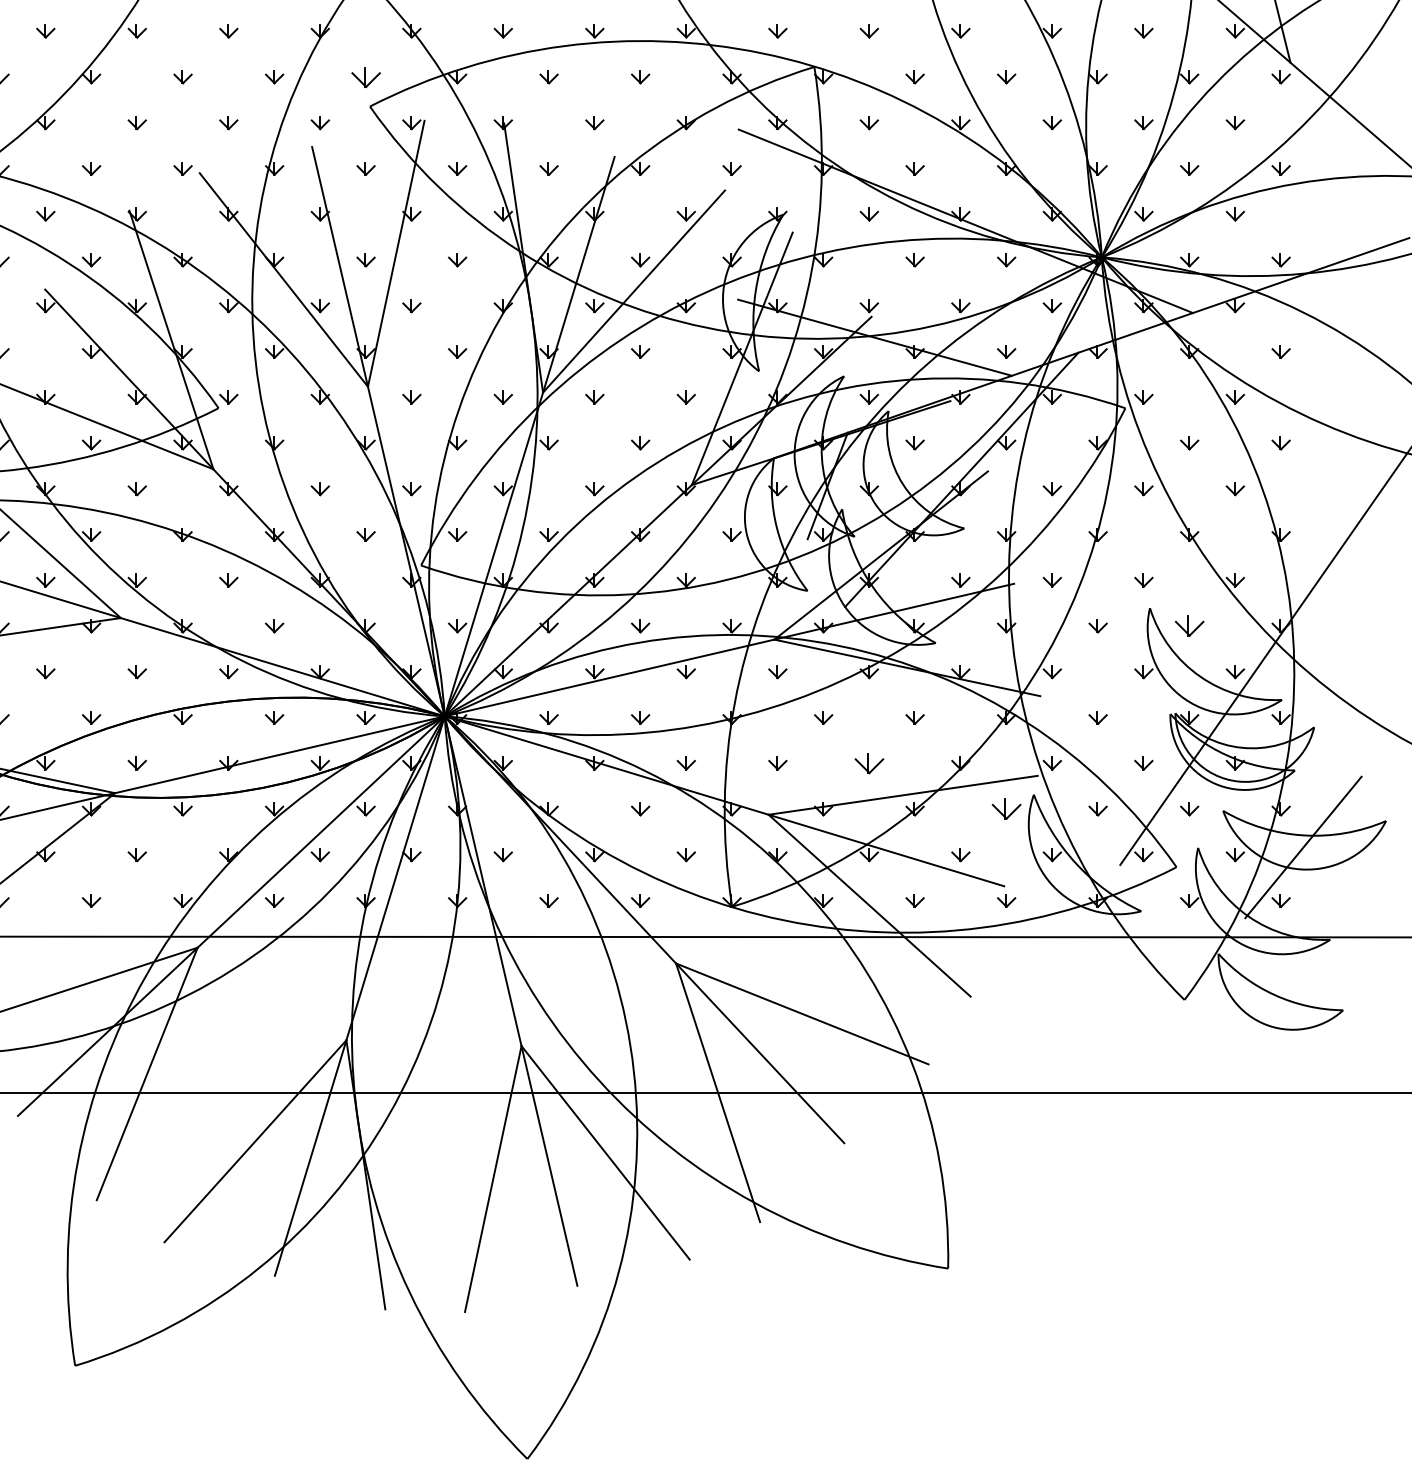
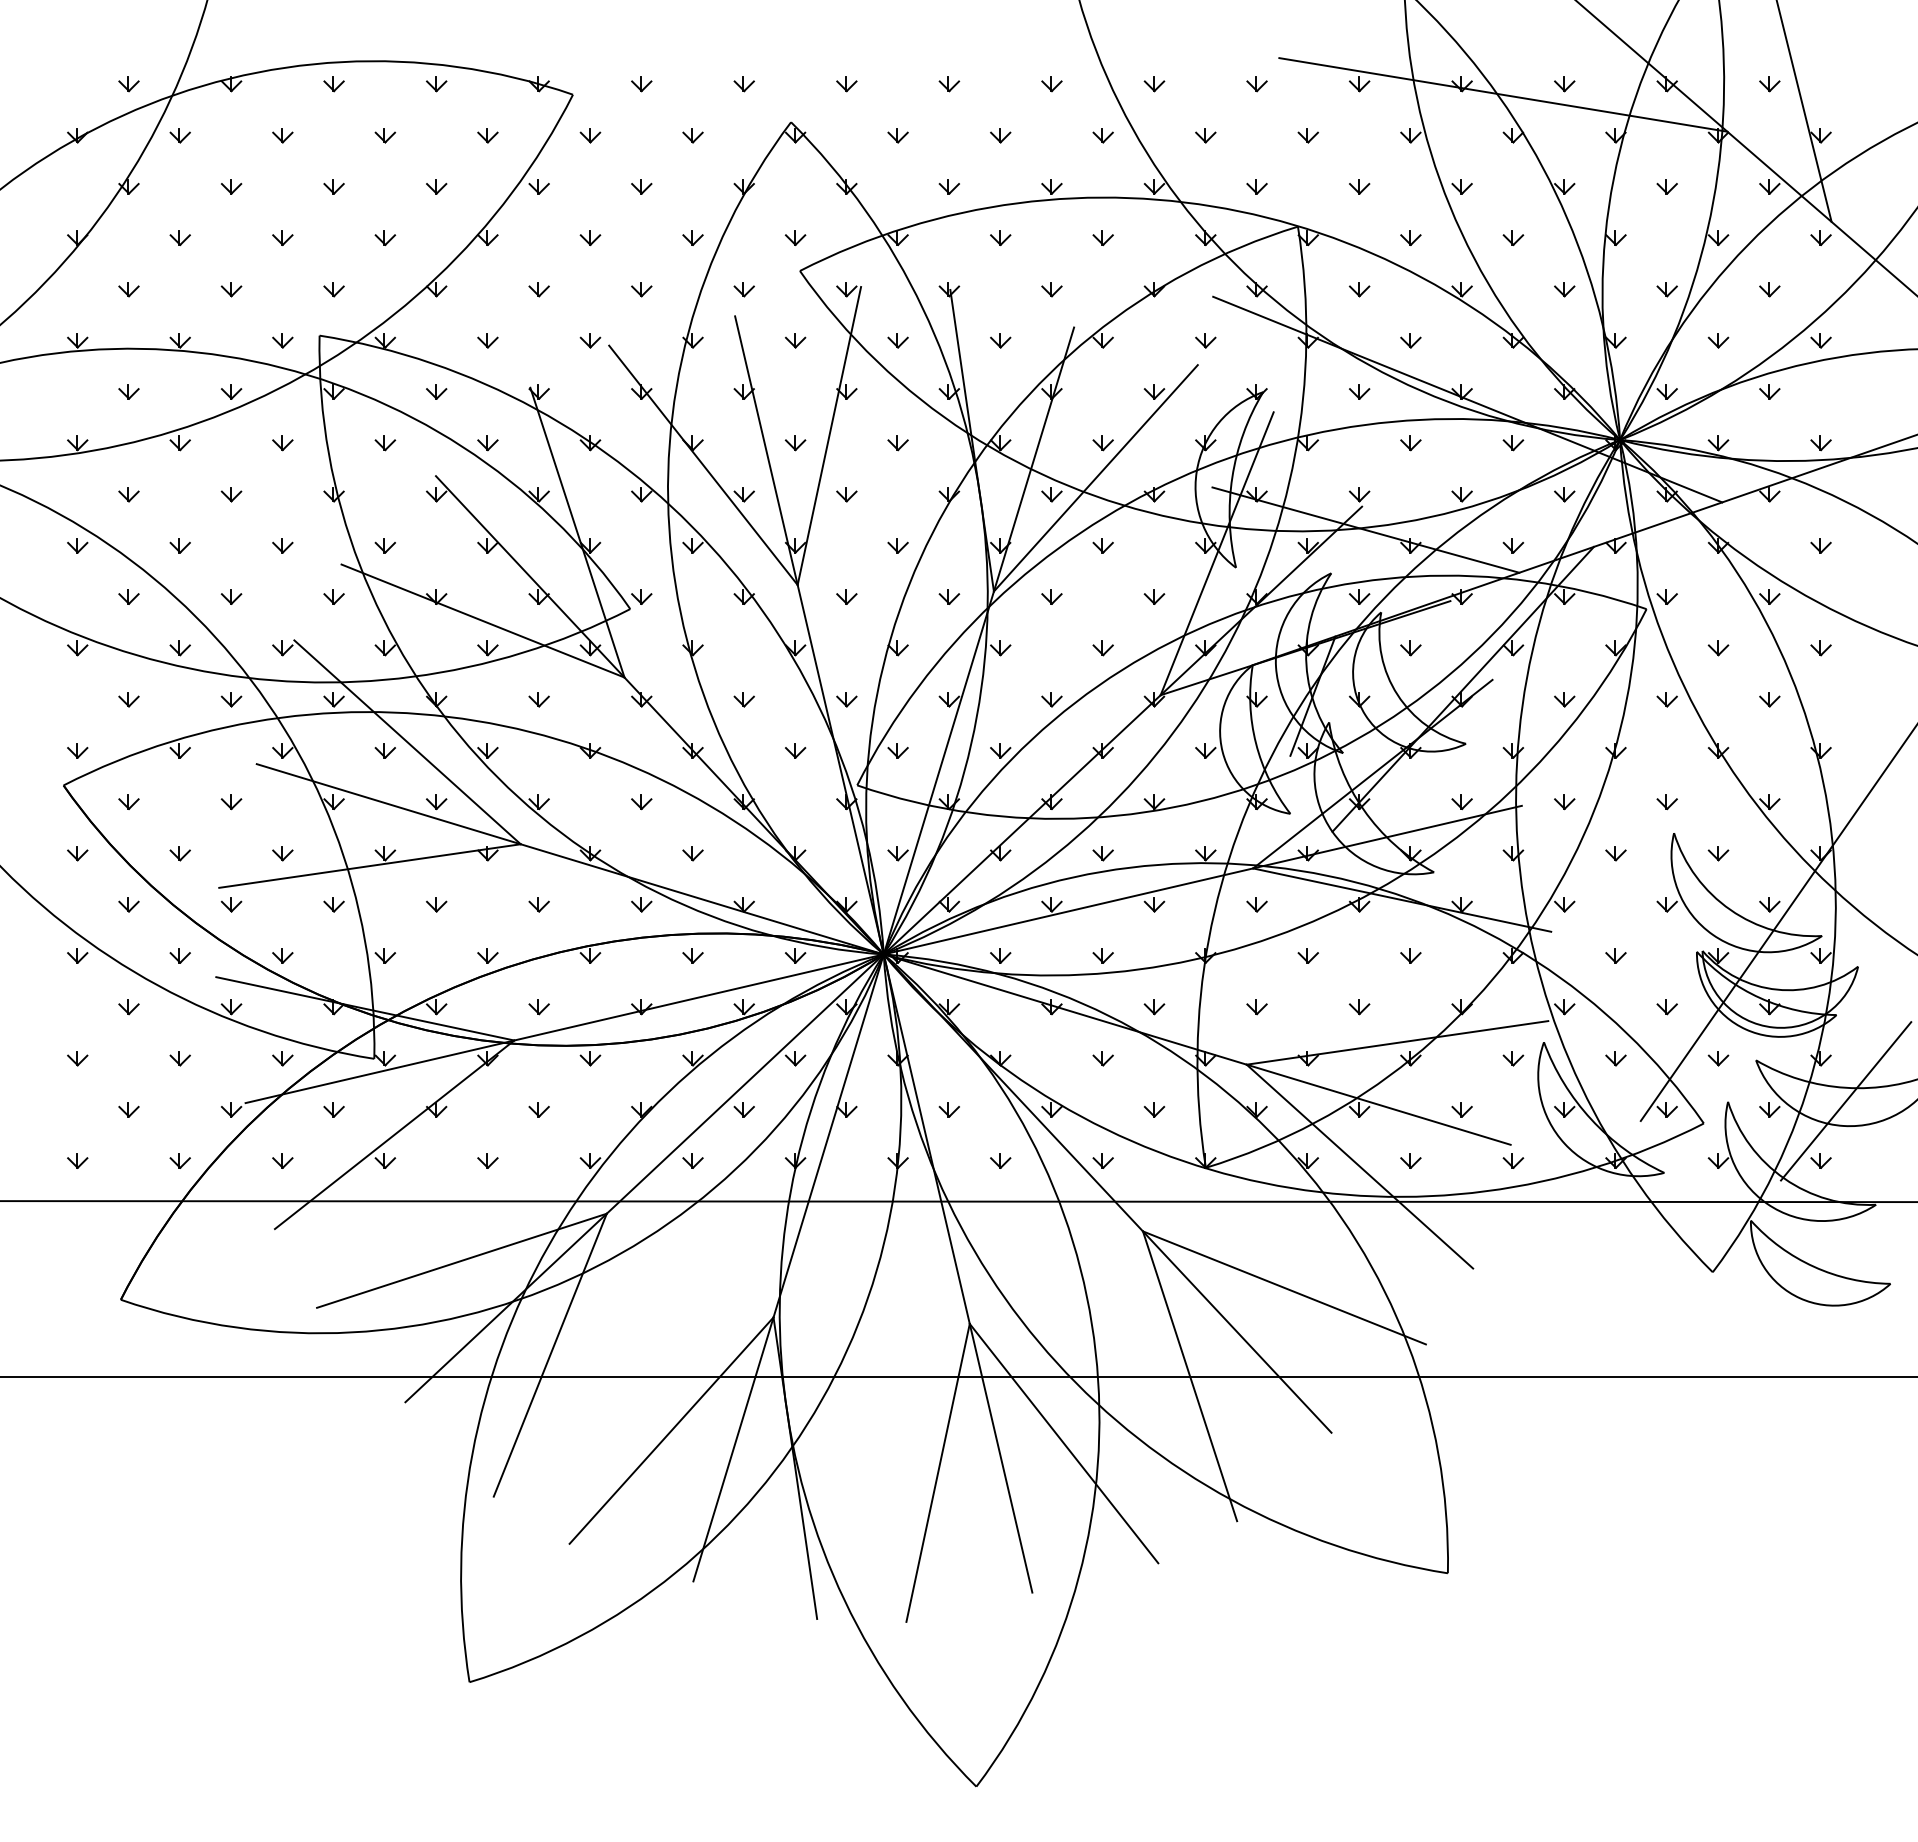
part: (366, 76) -> (795, 237), size x0.62
part: (1189, 626) -> (1718, 853), size x0.62
part: (869, 763) -> (1359, 1007), size x0.62
part: (1006, 809) -> (1513, 1058), size x0.62

